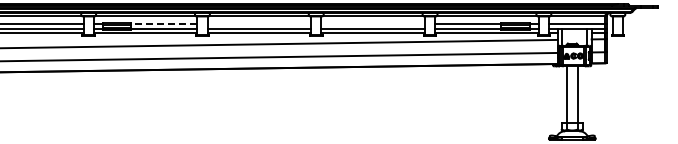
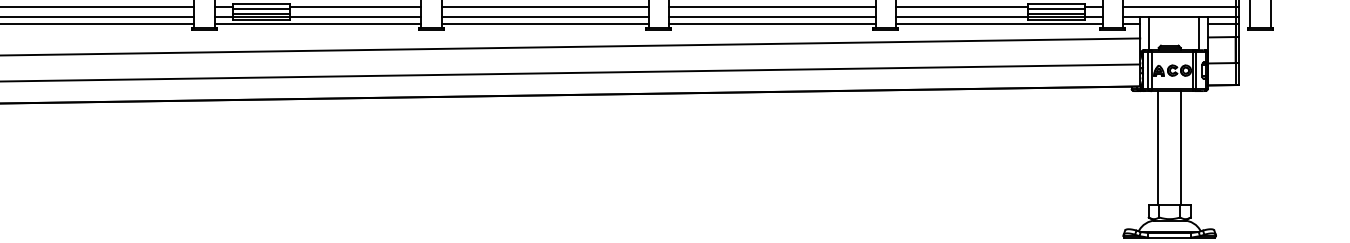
line: (163, 24) -> (353, 7), dashed -> solid
line: (259, 24) -> (545, 7), added
line: (372, 24) -> (770, 7), added

